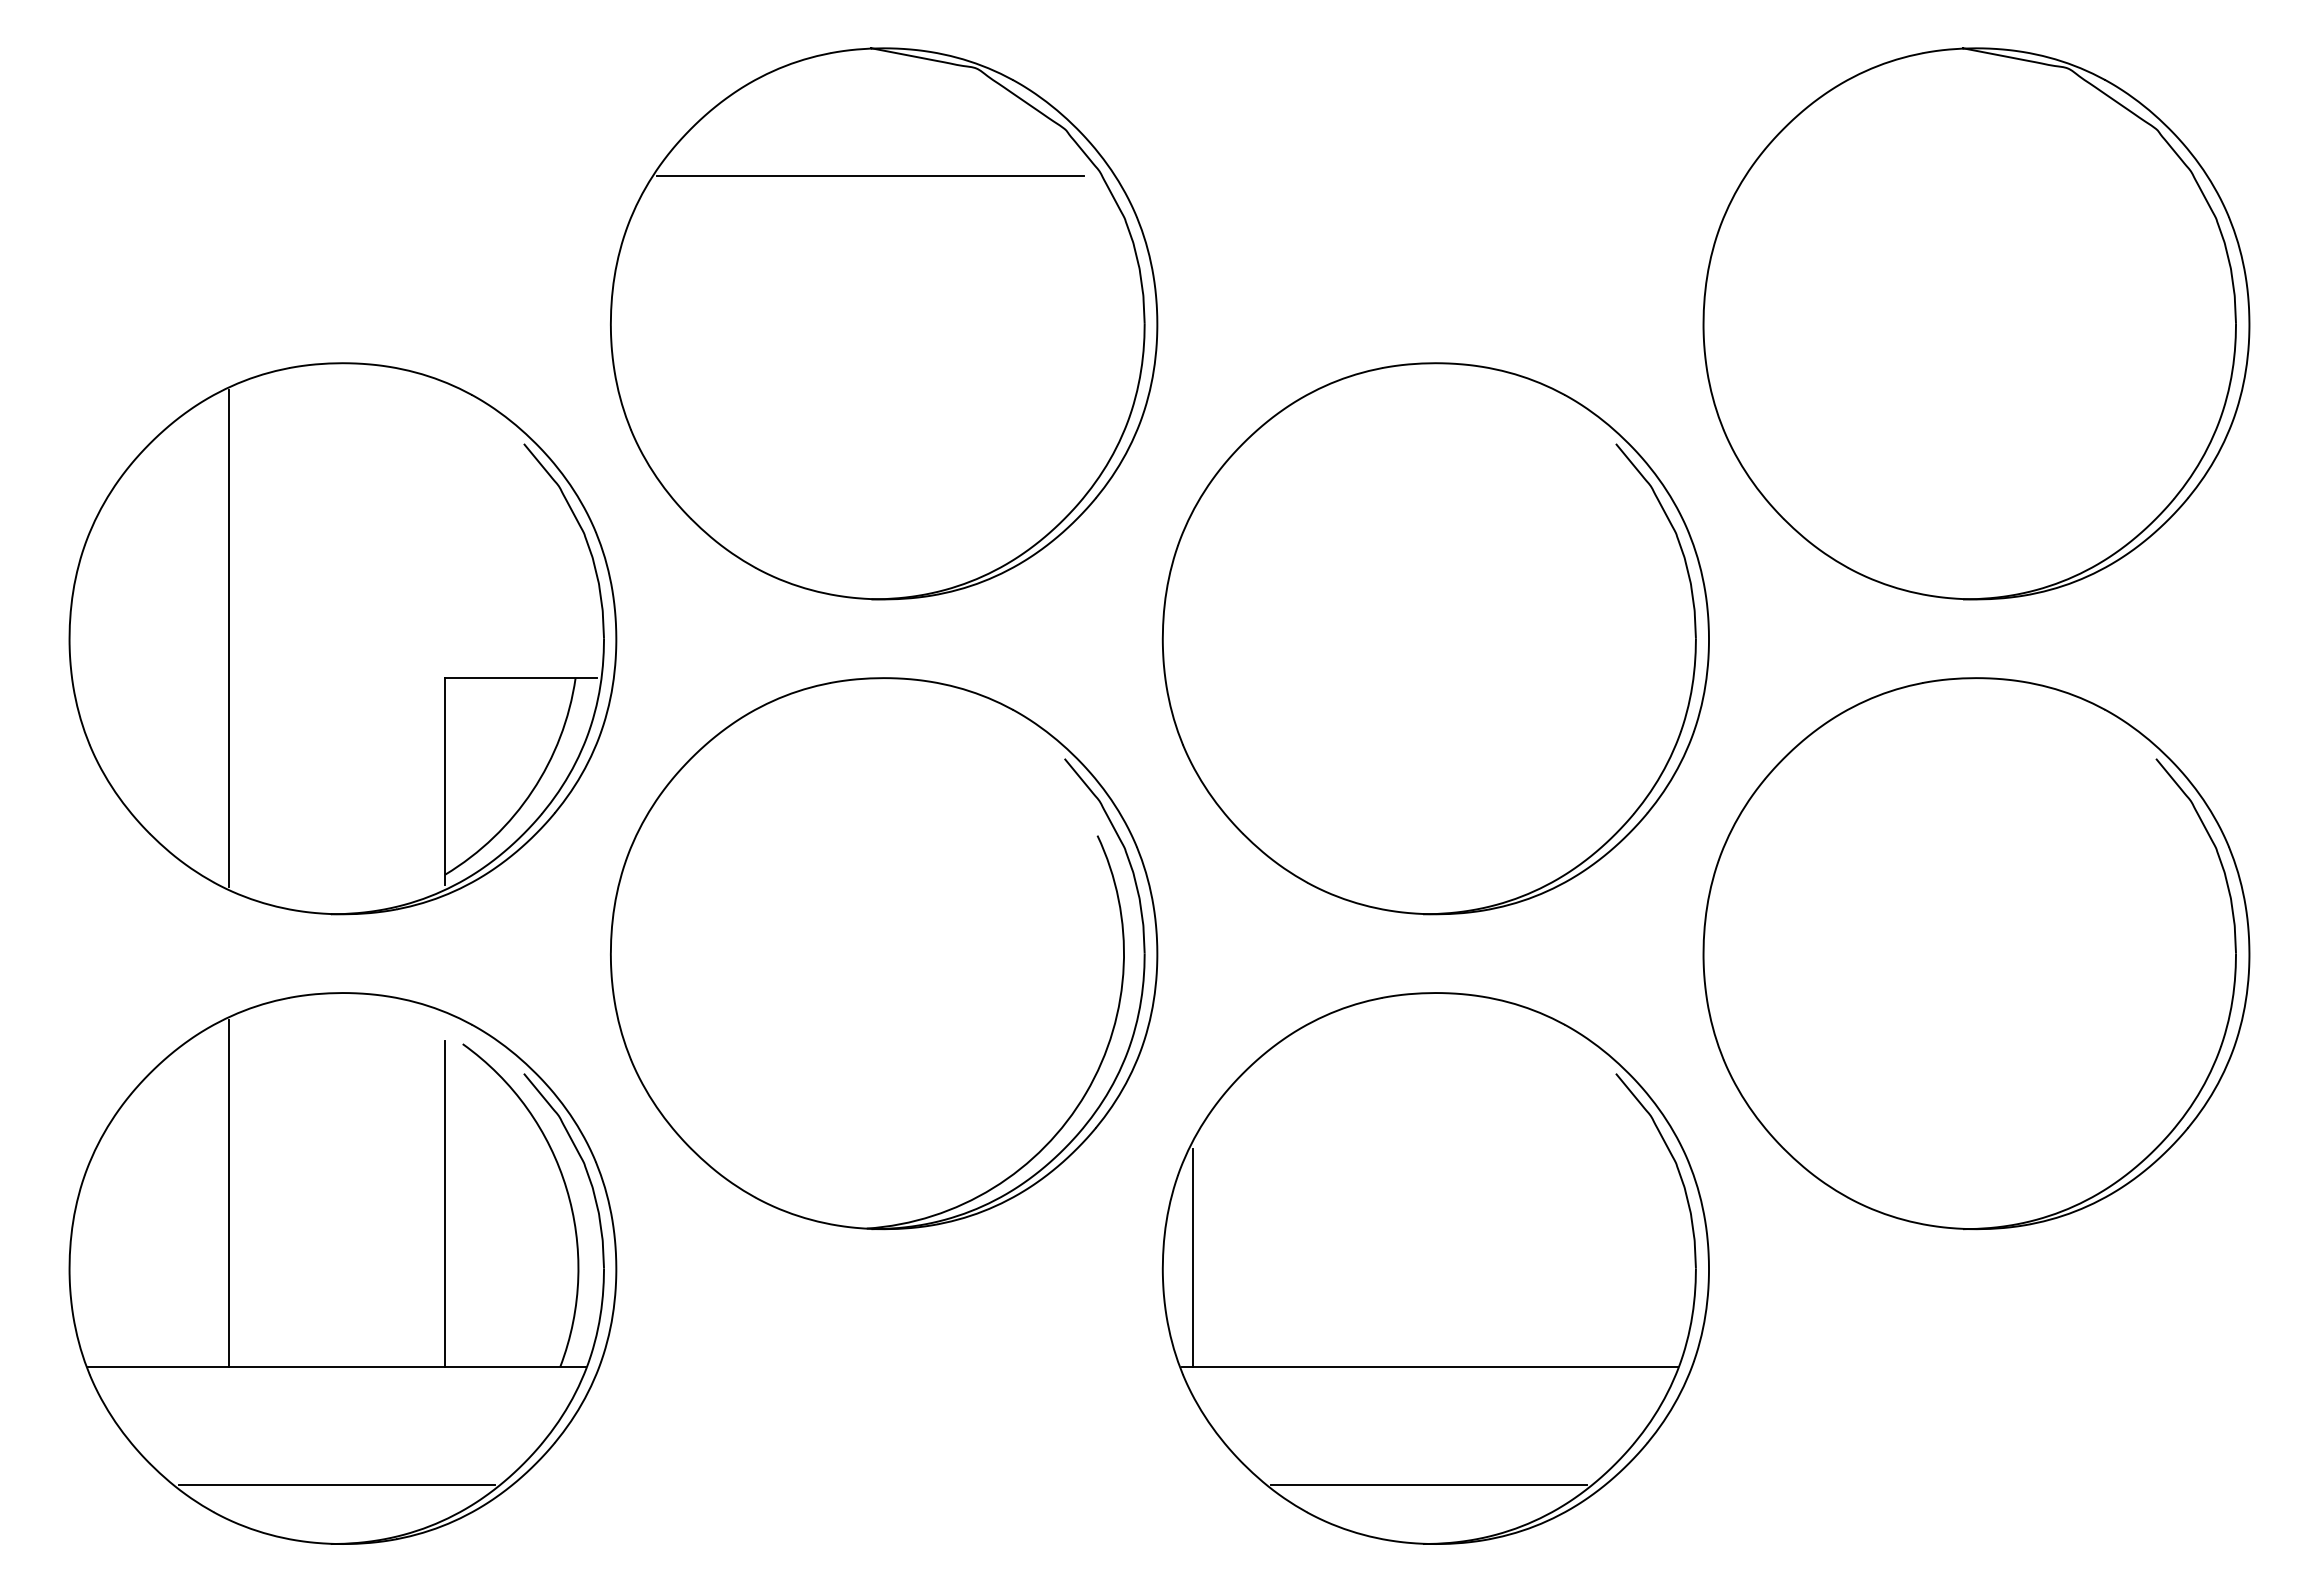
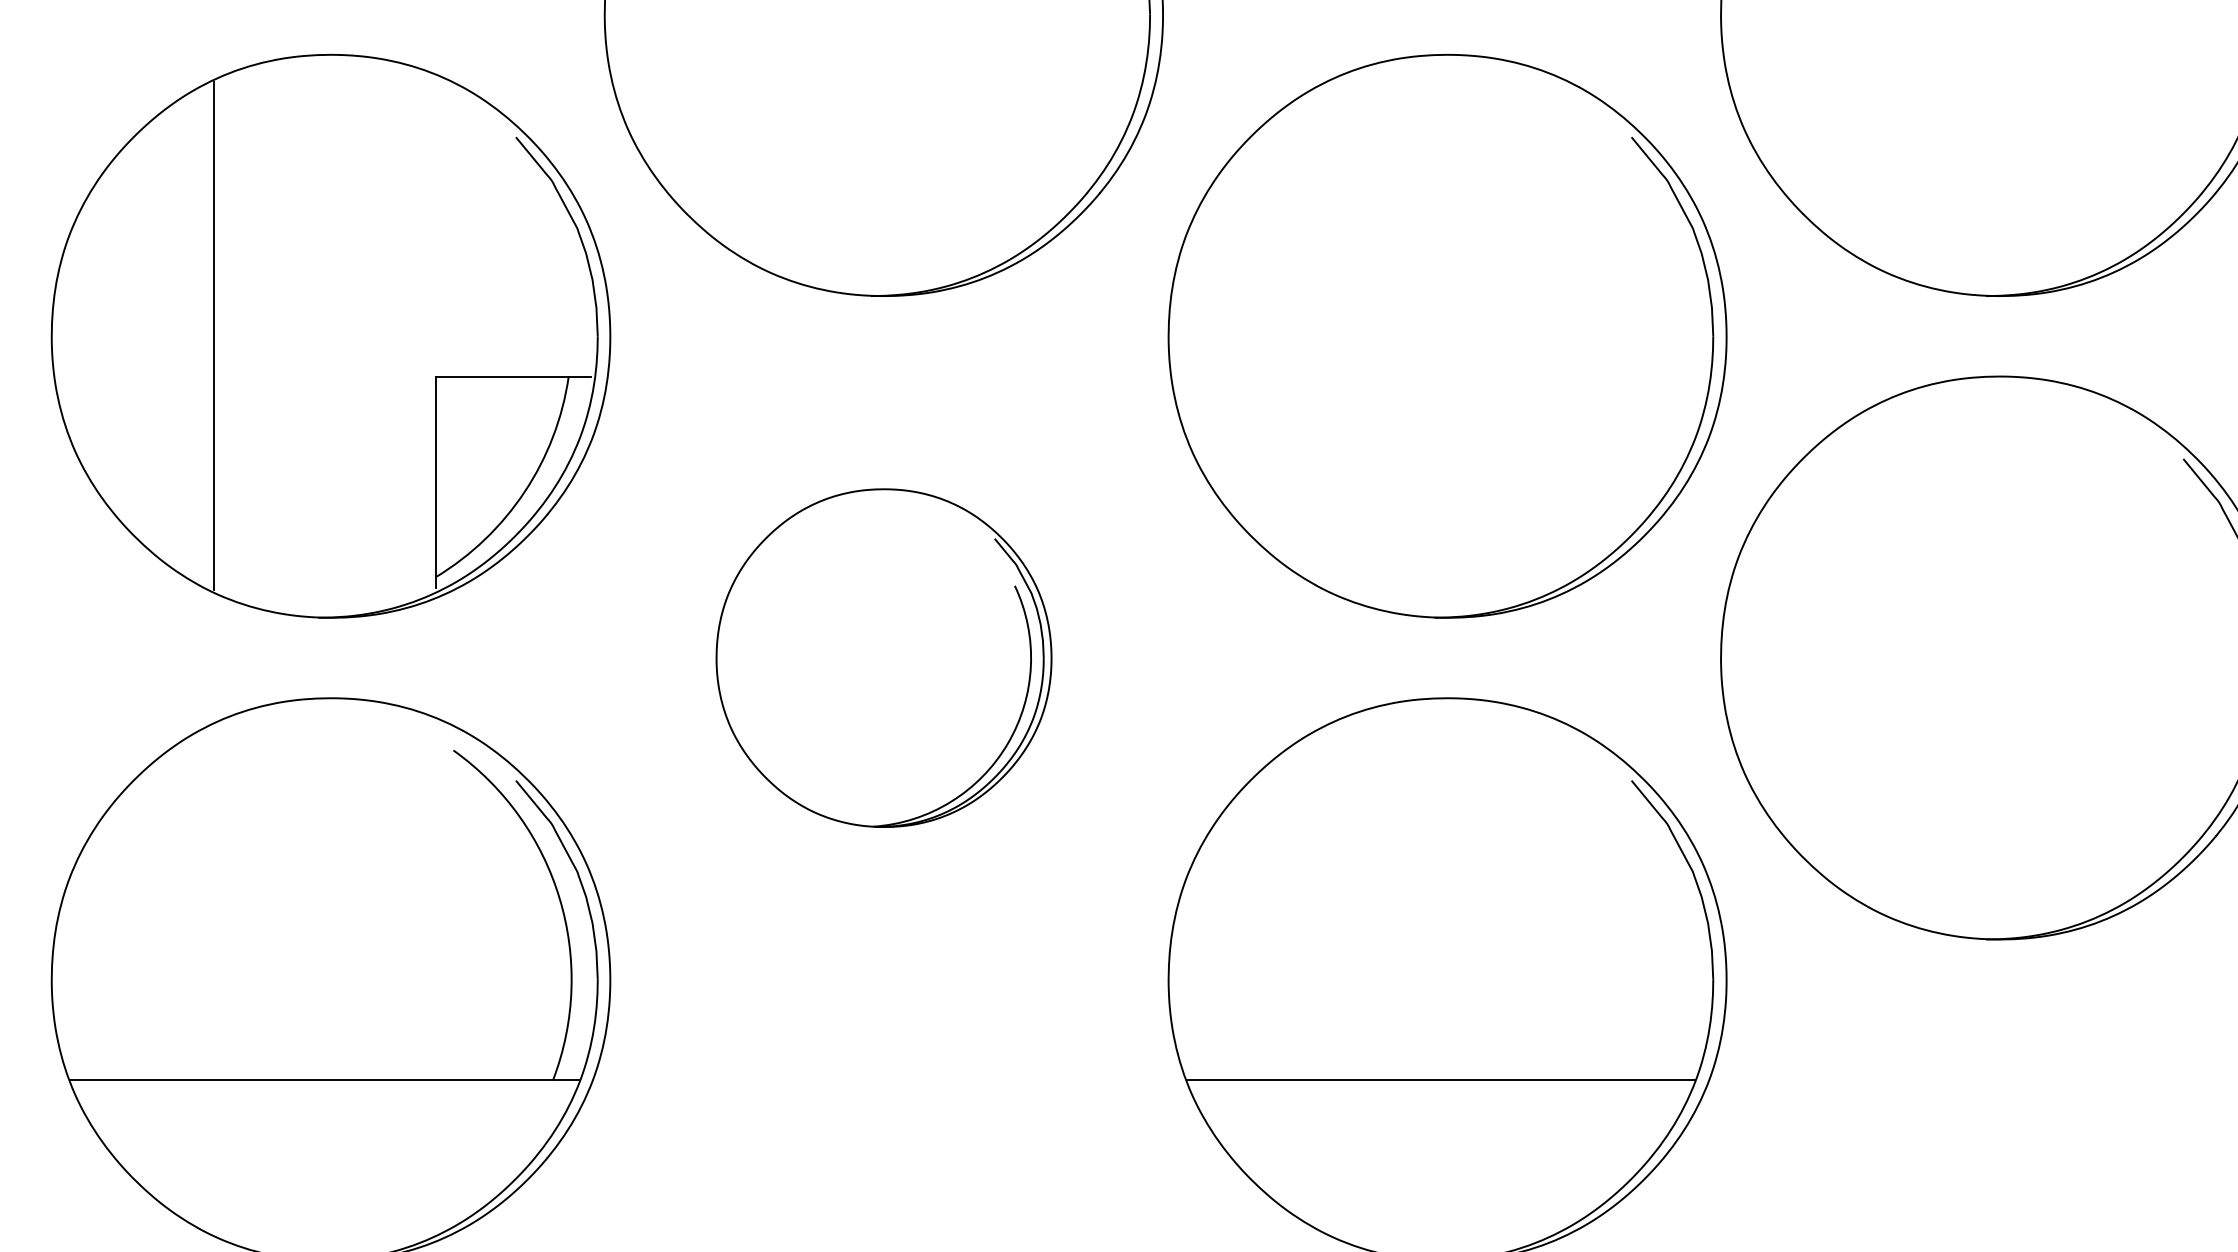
part: (884, 953) -> (884, 657), size x0.6
line: (228, 1192) -> (214, 902), removed
line: (445, 1203) -> (435, 913), removed
line: (1193, 1257) -> (1199, 968), removed
line: (336, 1485) -> (324, 1201), removed
line: (1429, 1485) -> (1441, 1201), removed

